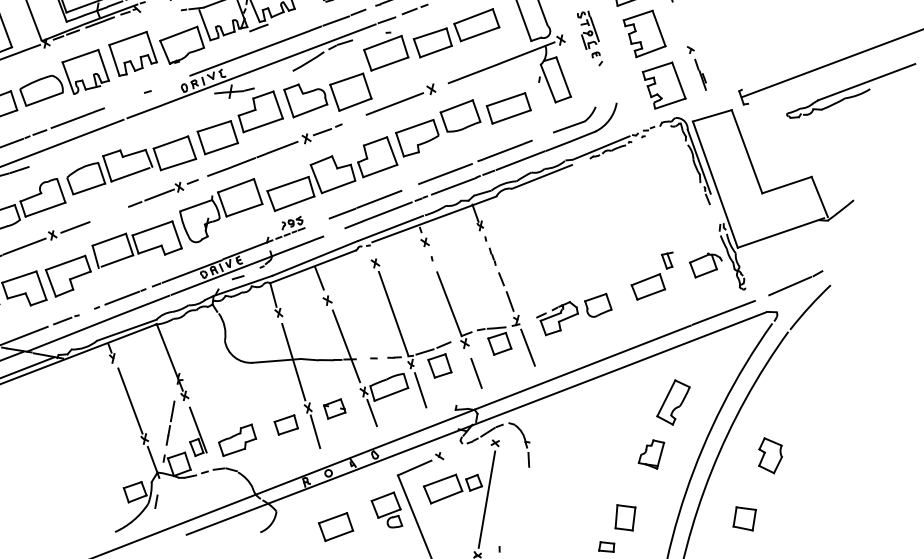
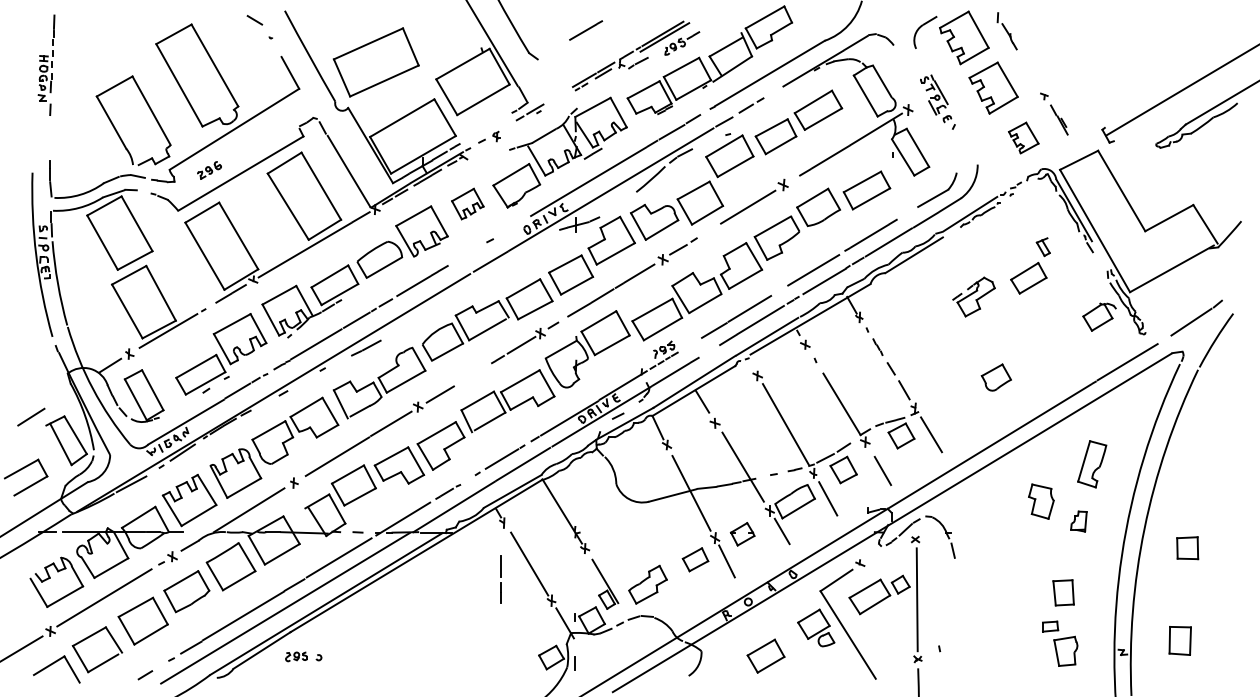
part: (132, 53) -> (467, 203), size x0.6
part: (664, 85) -> (1023, 137), size x0.6
part: (652, 275) -> (1030, 265), moved
part: (556, 317) -> (973, 296), moved
line: (170, 421) -> (500, 577), moved
part: (650, 453) -> (1078, 521), size x0.7
part: (770, 455) -> (1041, 501), moved
part: (744, 518) -> (1187, 548), moved

